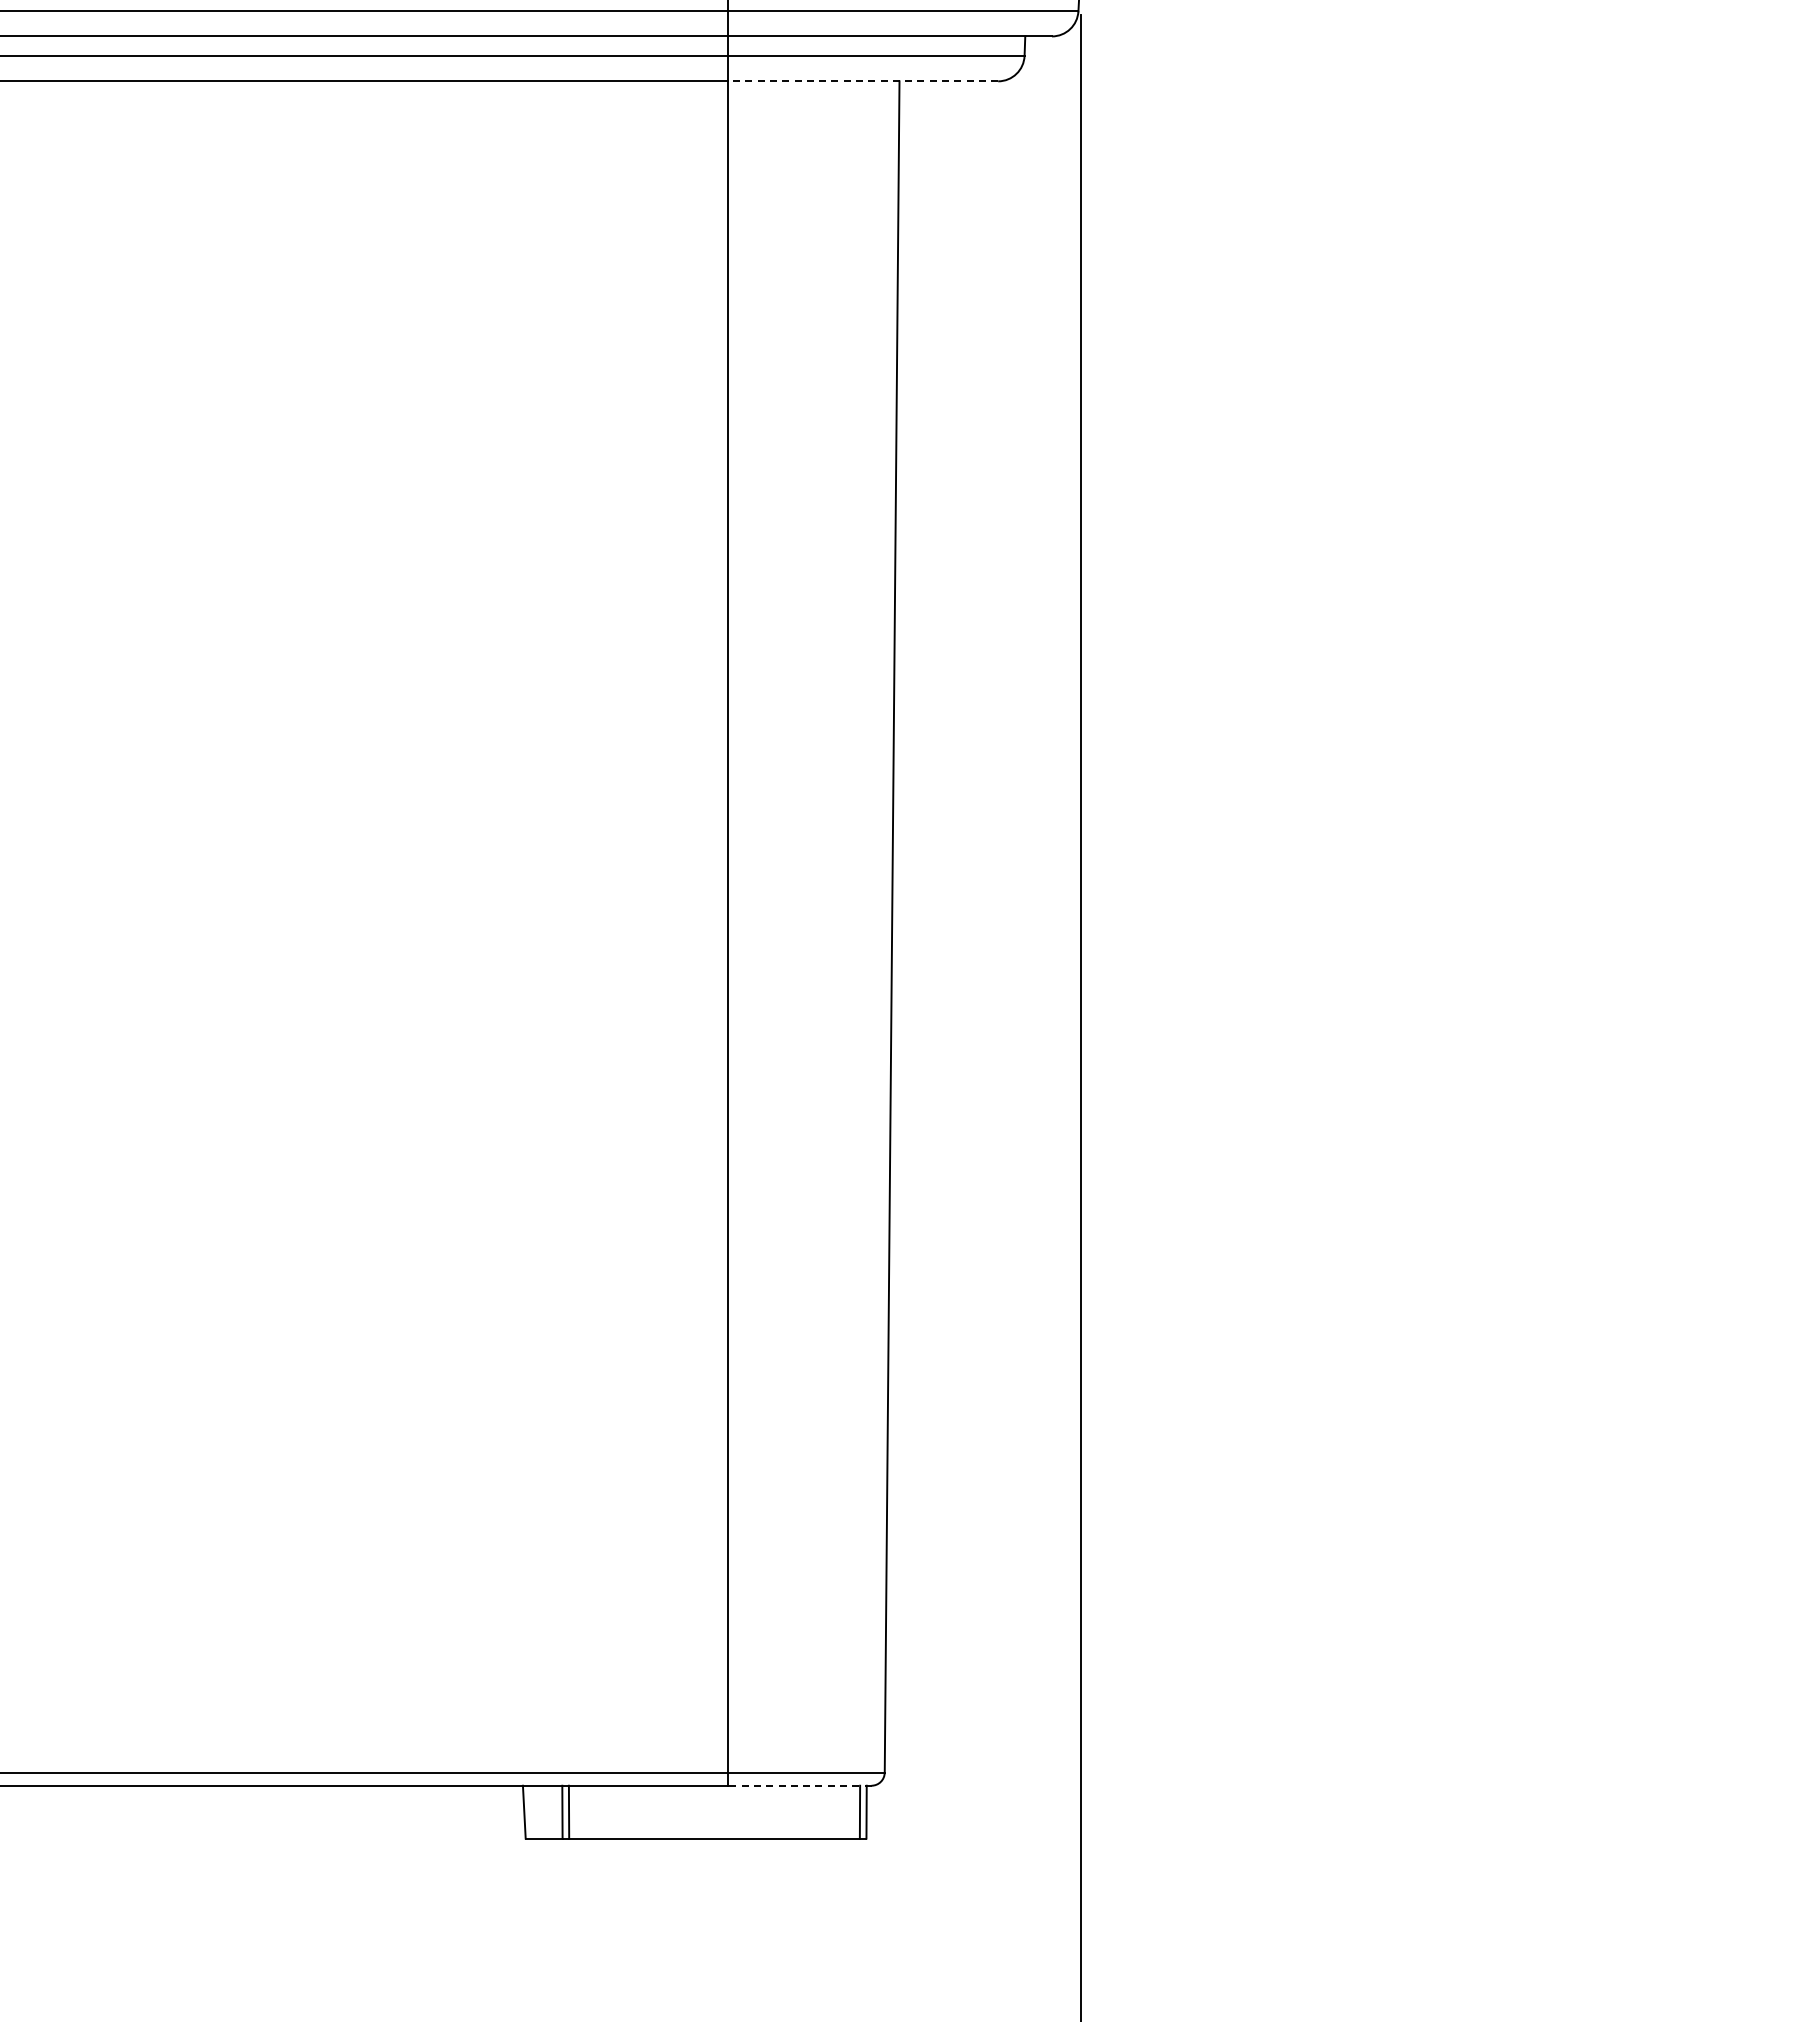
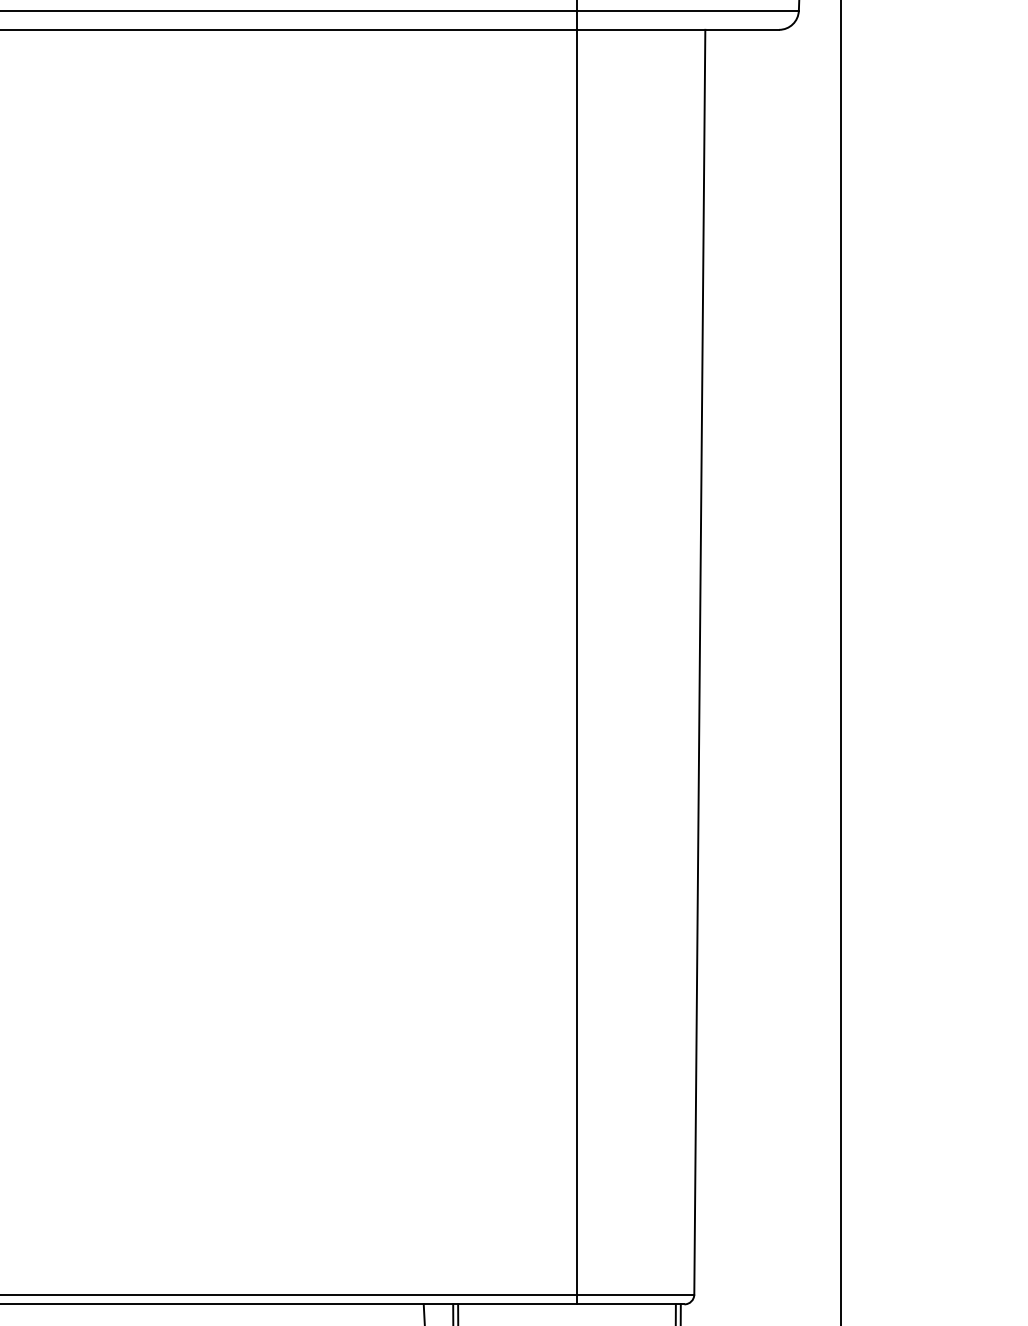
line: (862, 81) -> (677, 29), dashed -> solid
line: (799, 1785) -> (630, 1304), dashed -> solid

